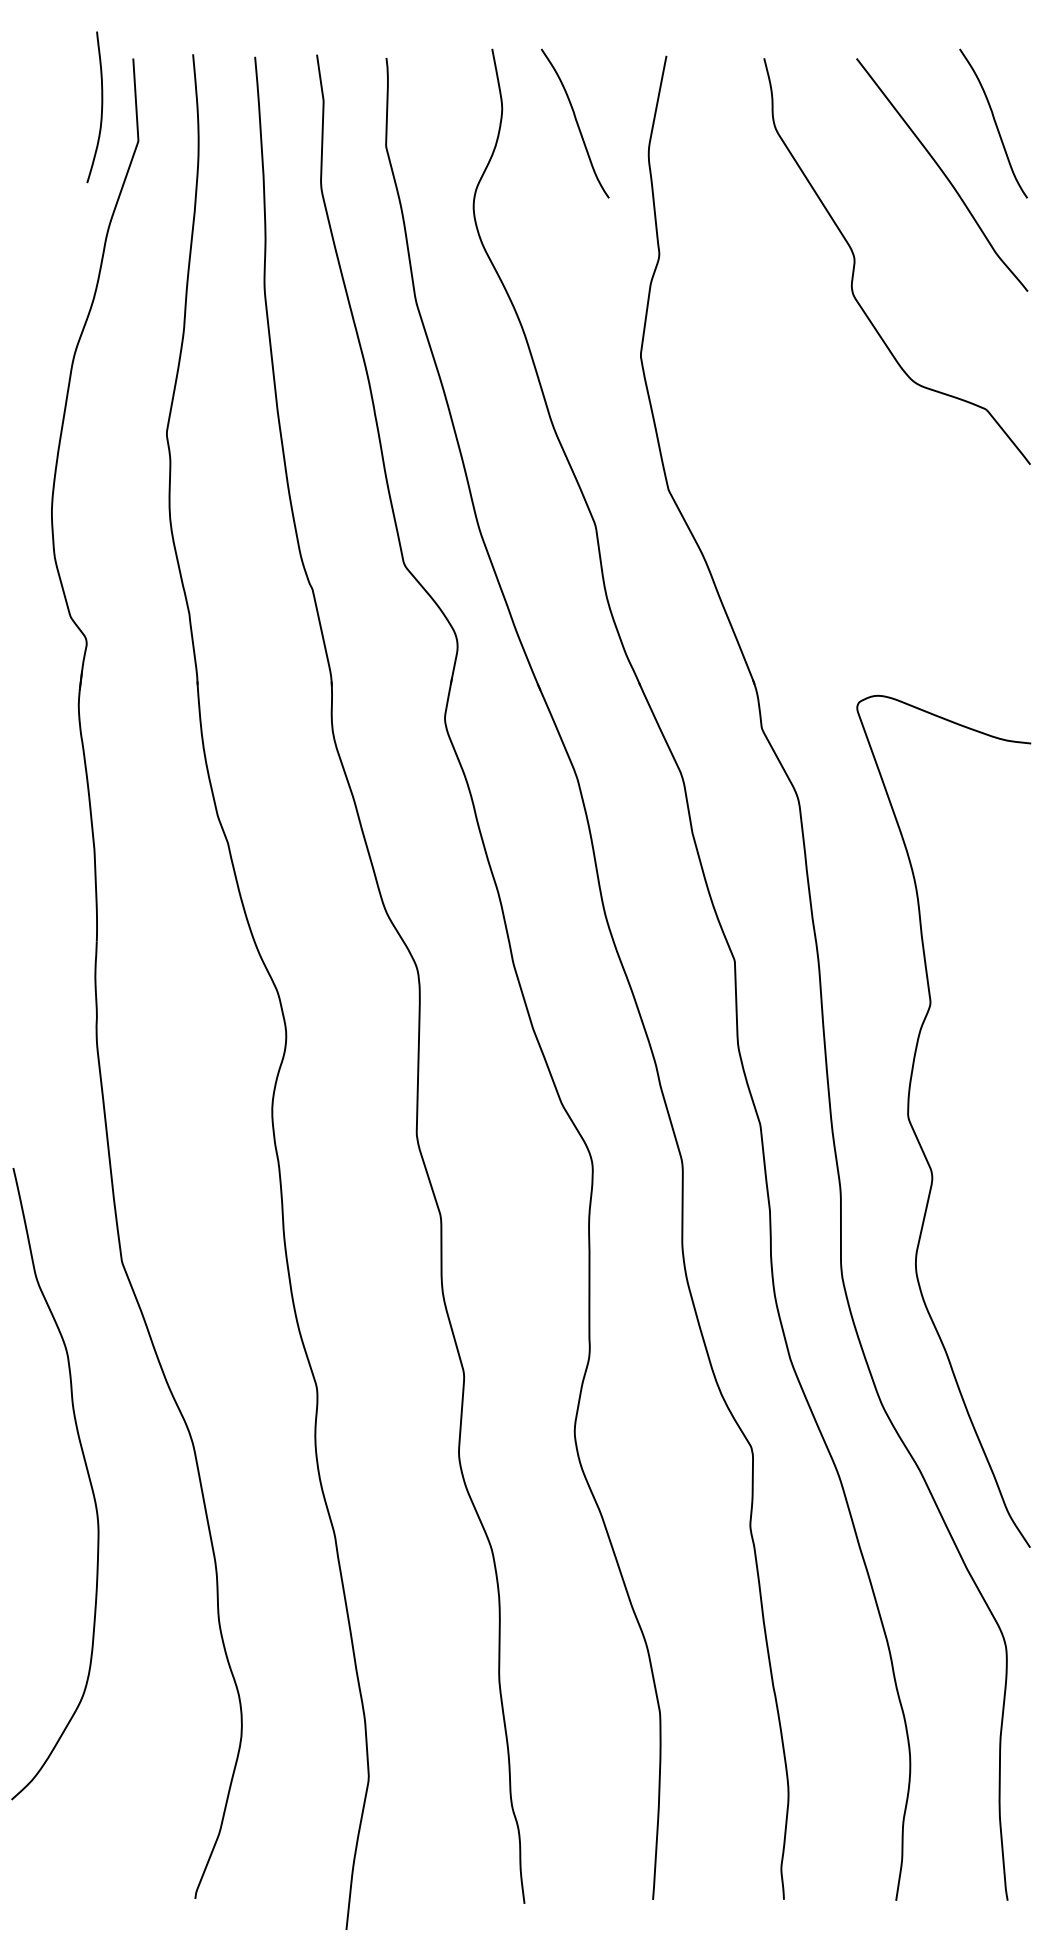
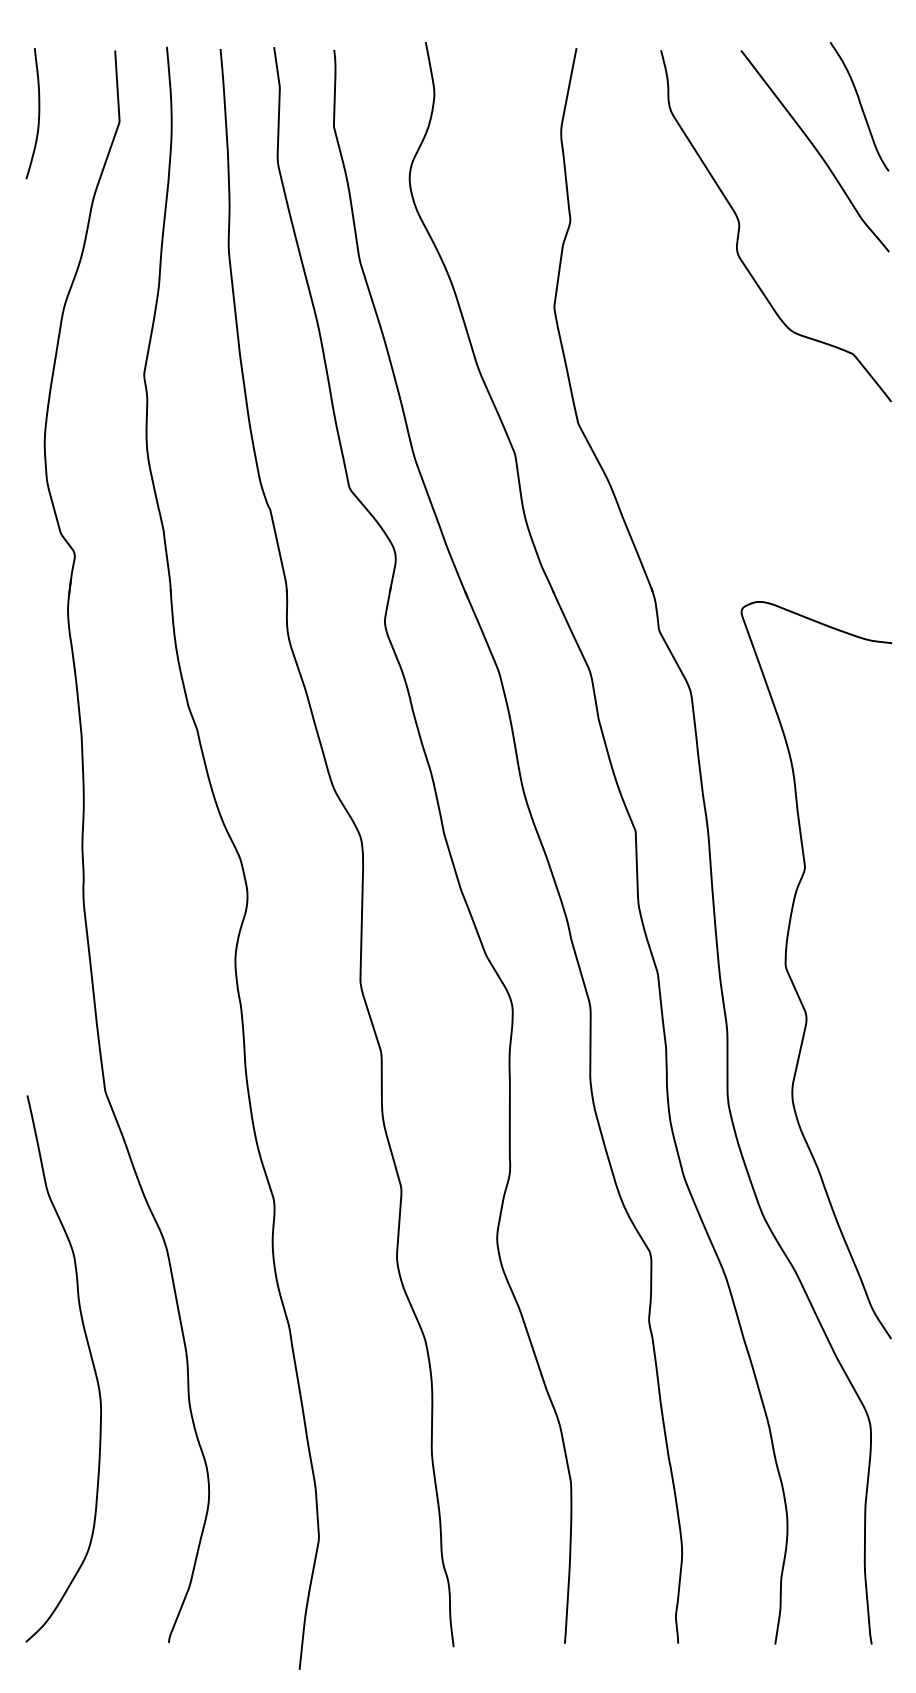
curve: (101, 107) -> (38, 113), moved
curve: (576, 123) -> (498, 106), removed
curve: (87, 1475) -> (91, 1361), moved

